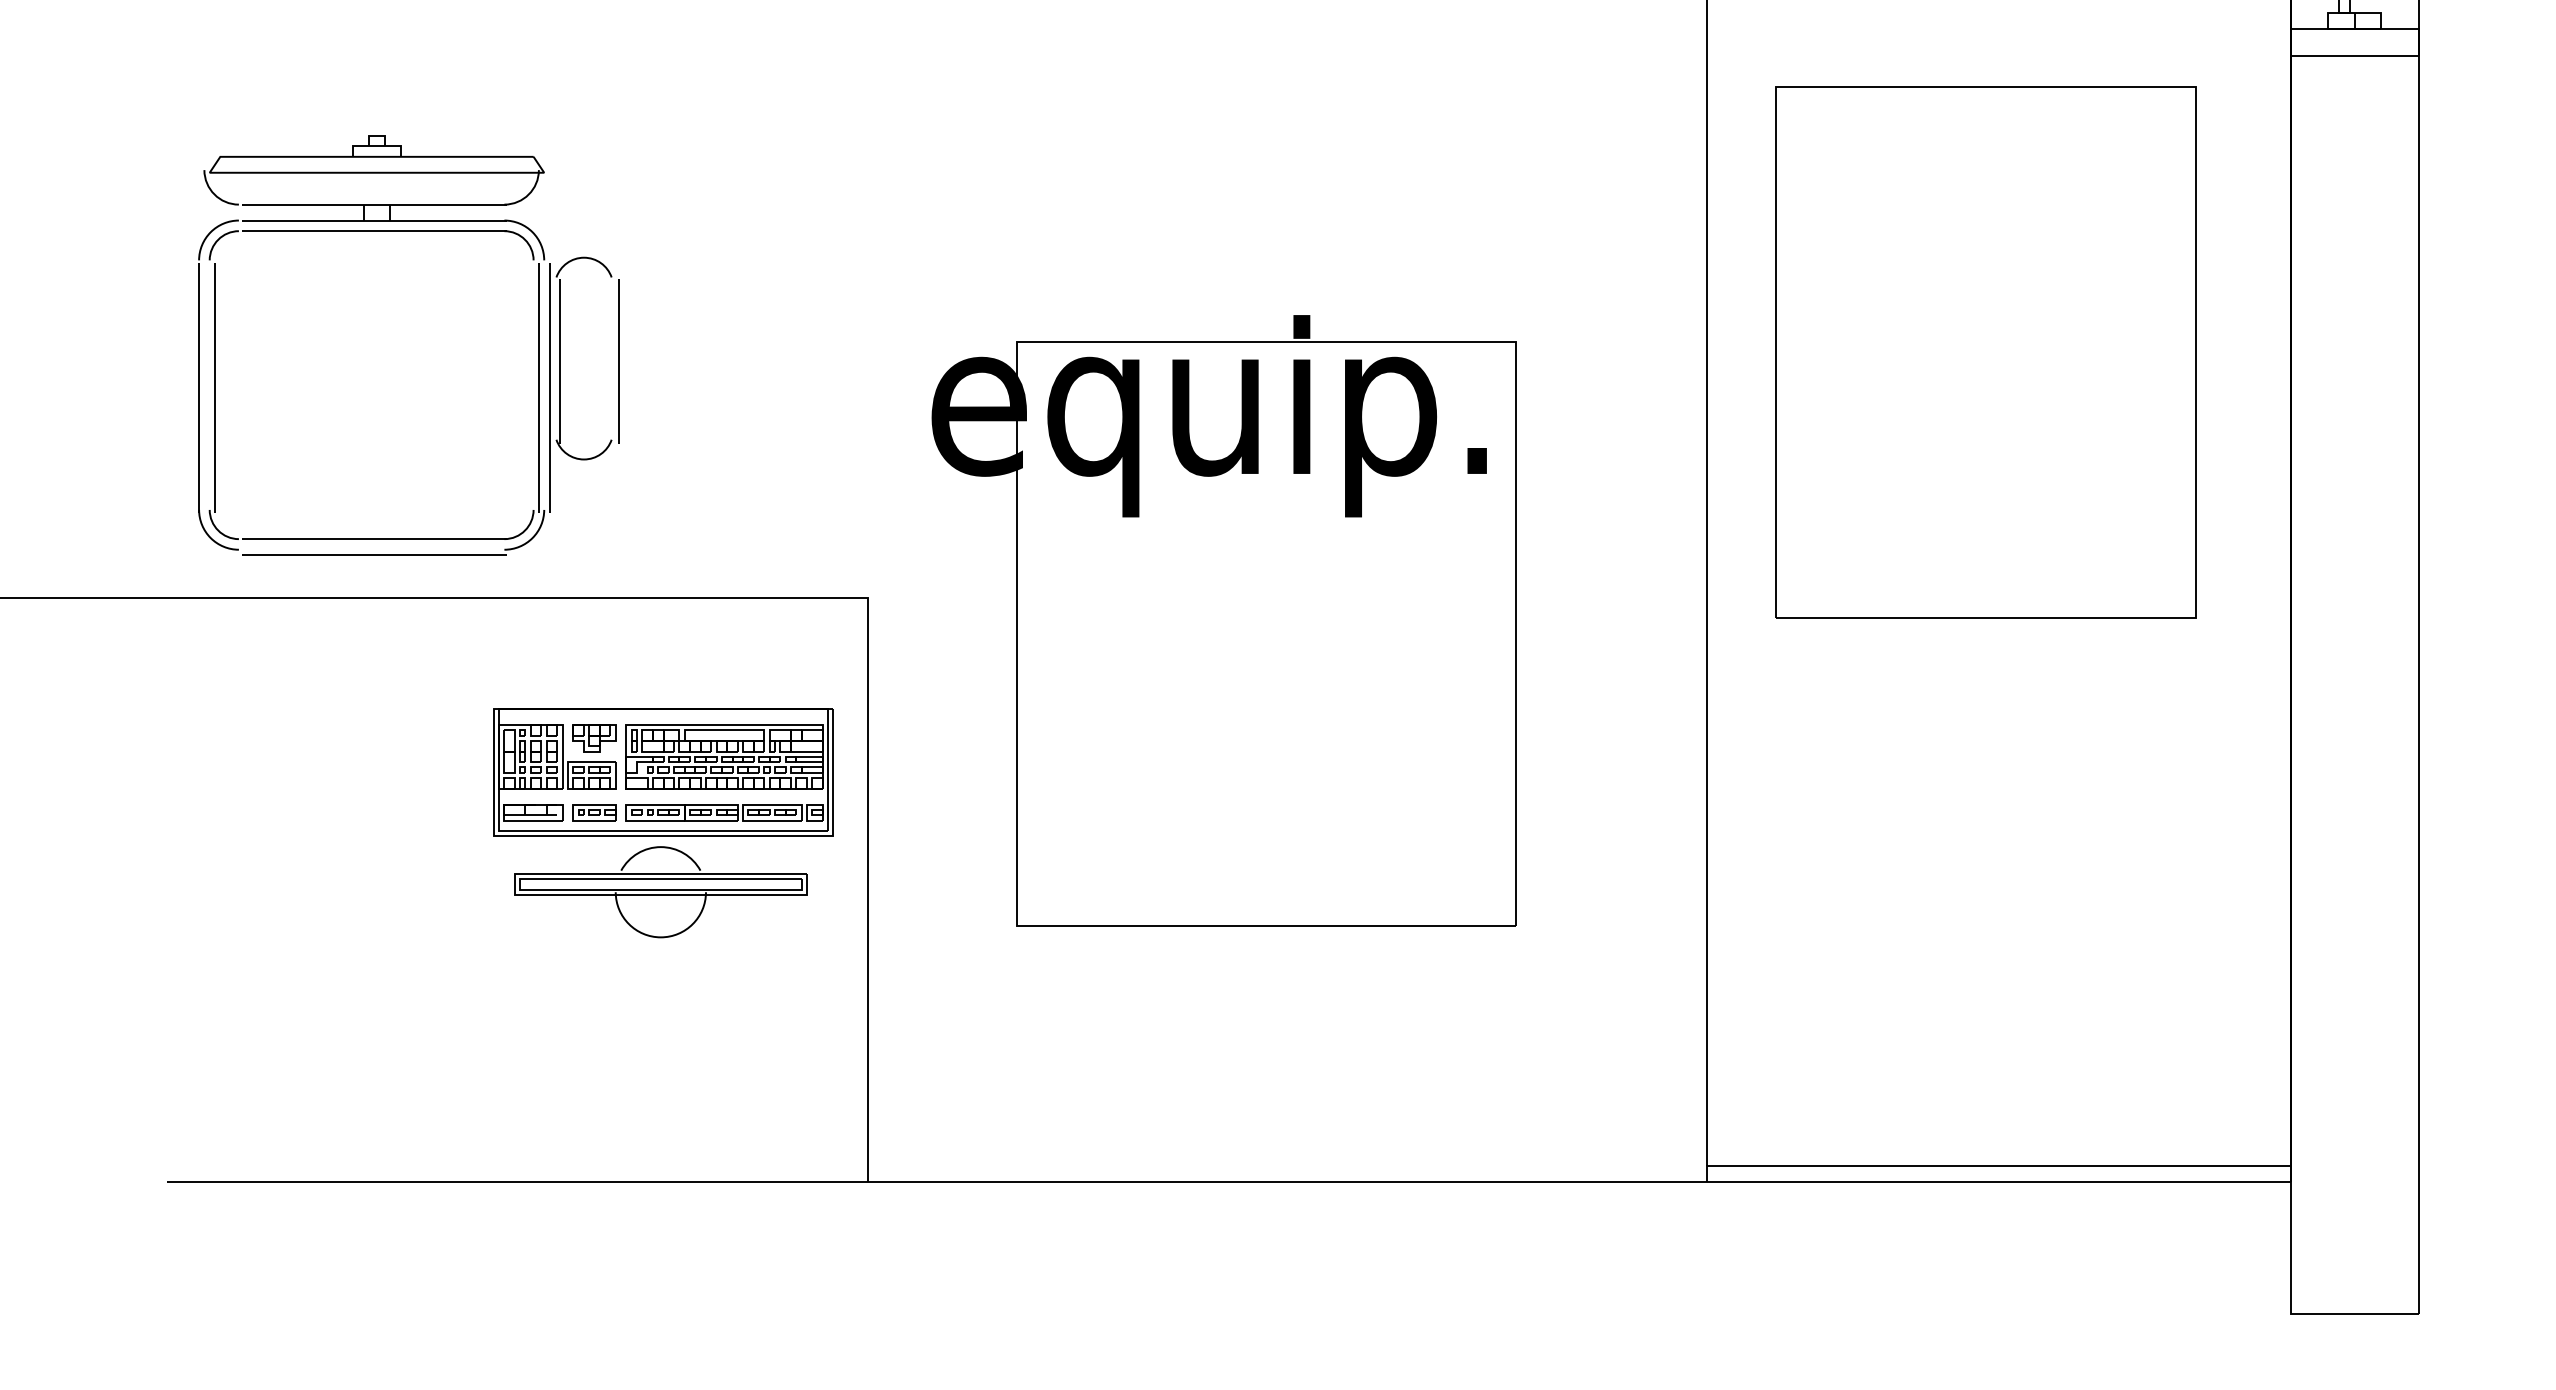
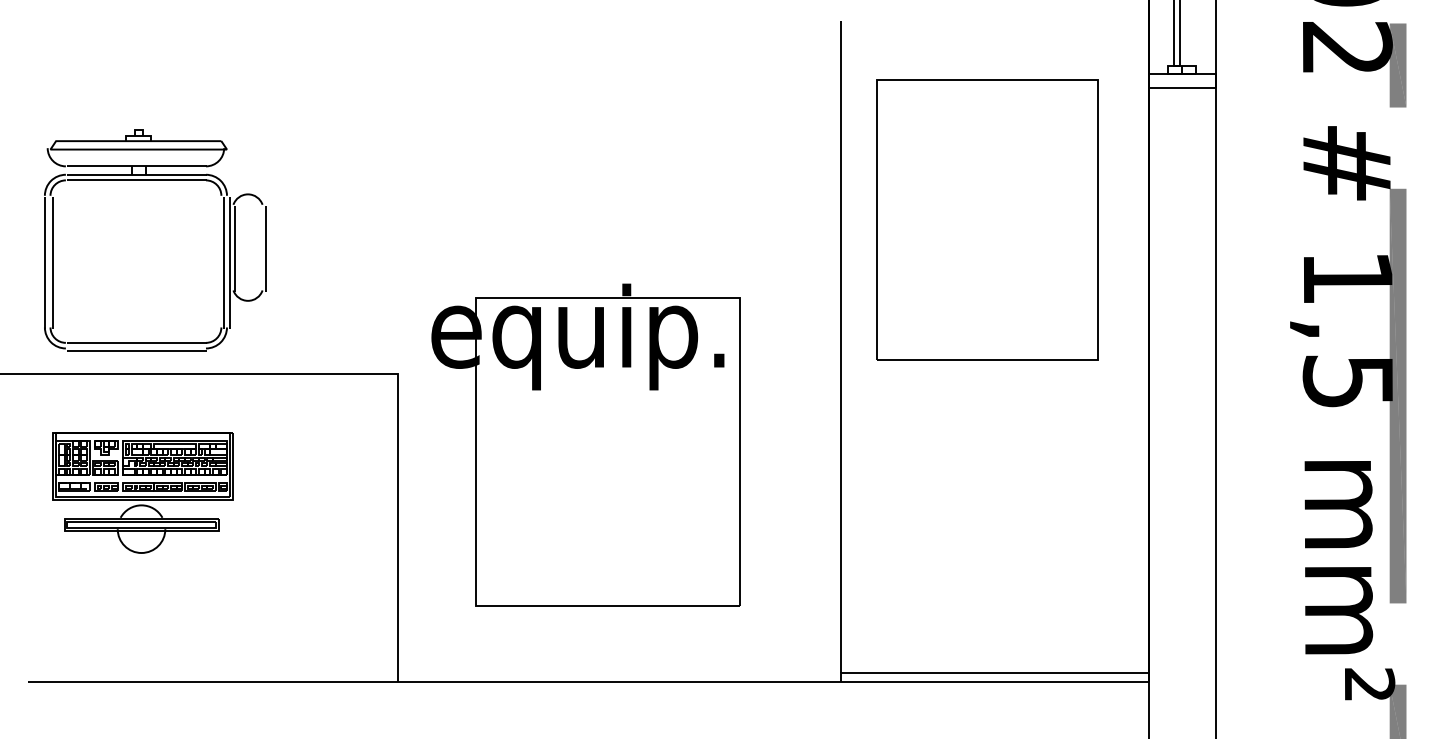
part: (1985, 352) -> (987, 219), moved
part: (1223, 619) -> (585, 444), moved
part: (662, 822) -> (142, 492), moved

